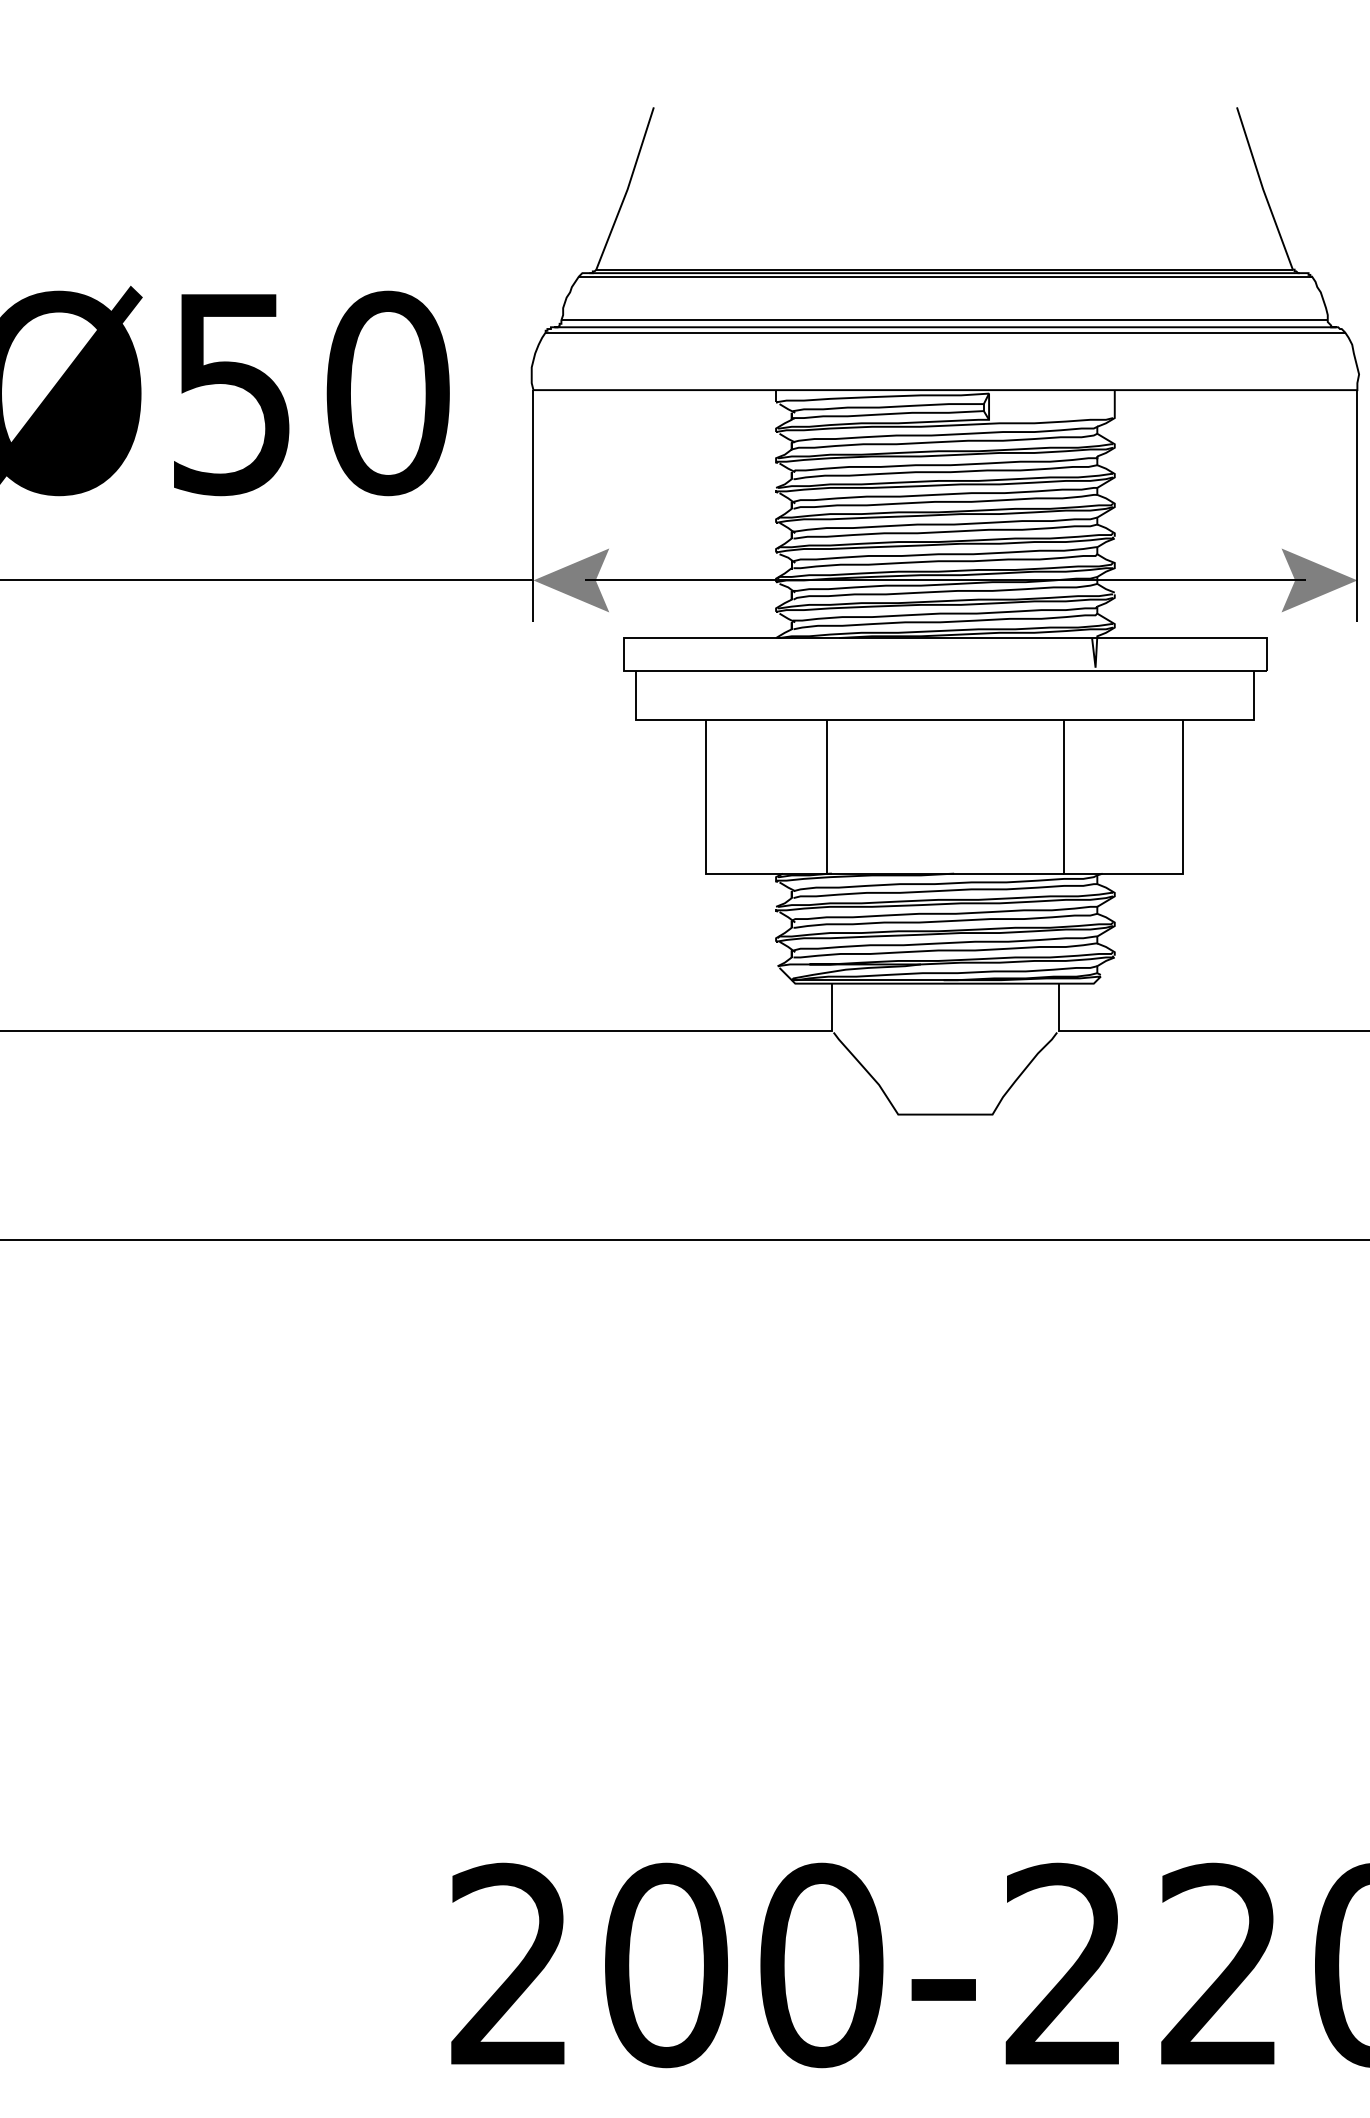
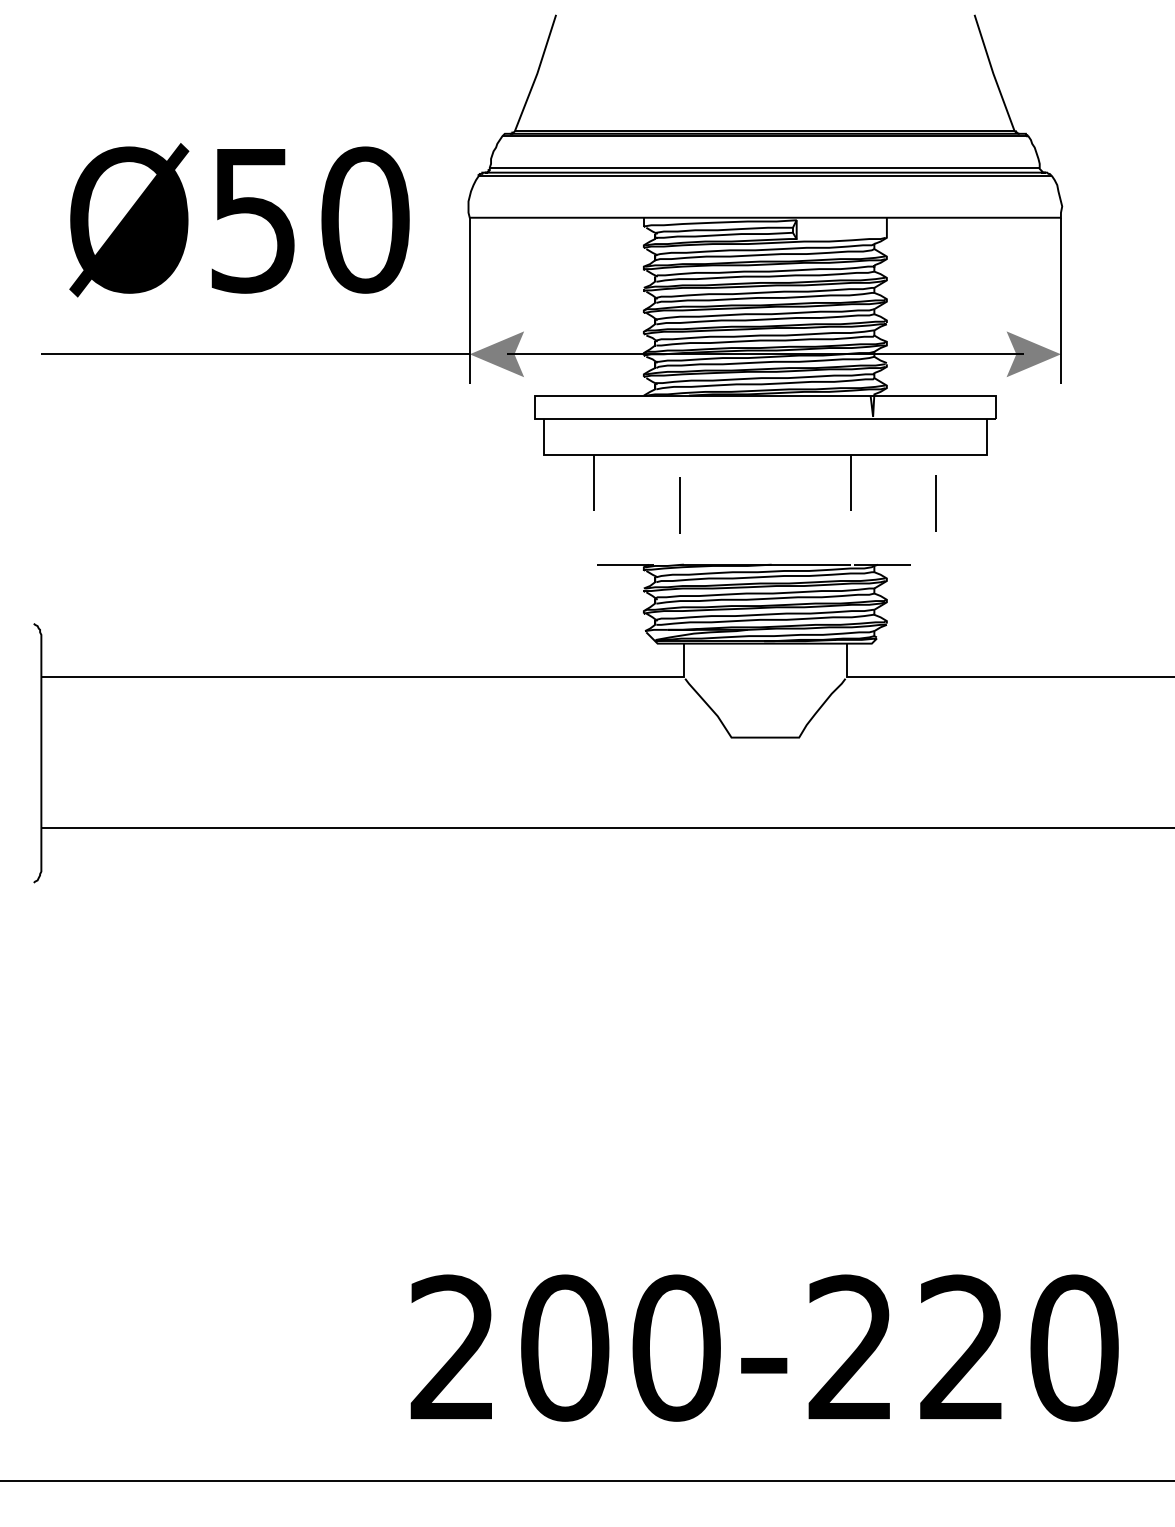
line: (767, 873) -> (637, 564), solid -> dashed
line: (1123, 873) -> (893, 564), solid -> dashed

